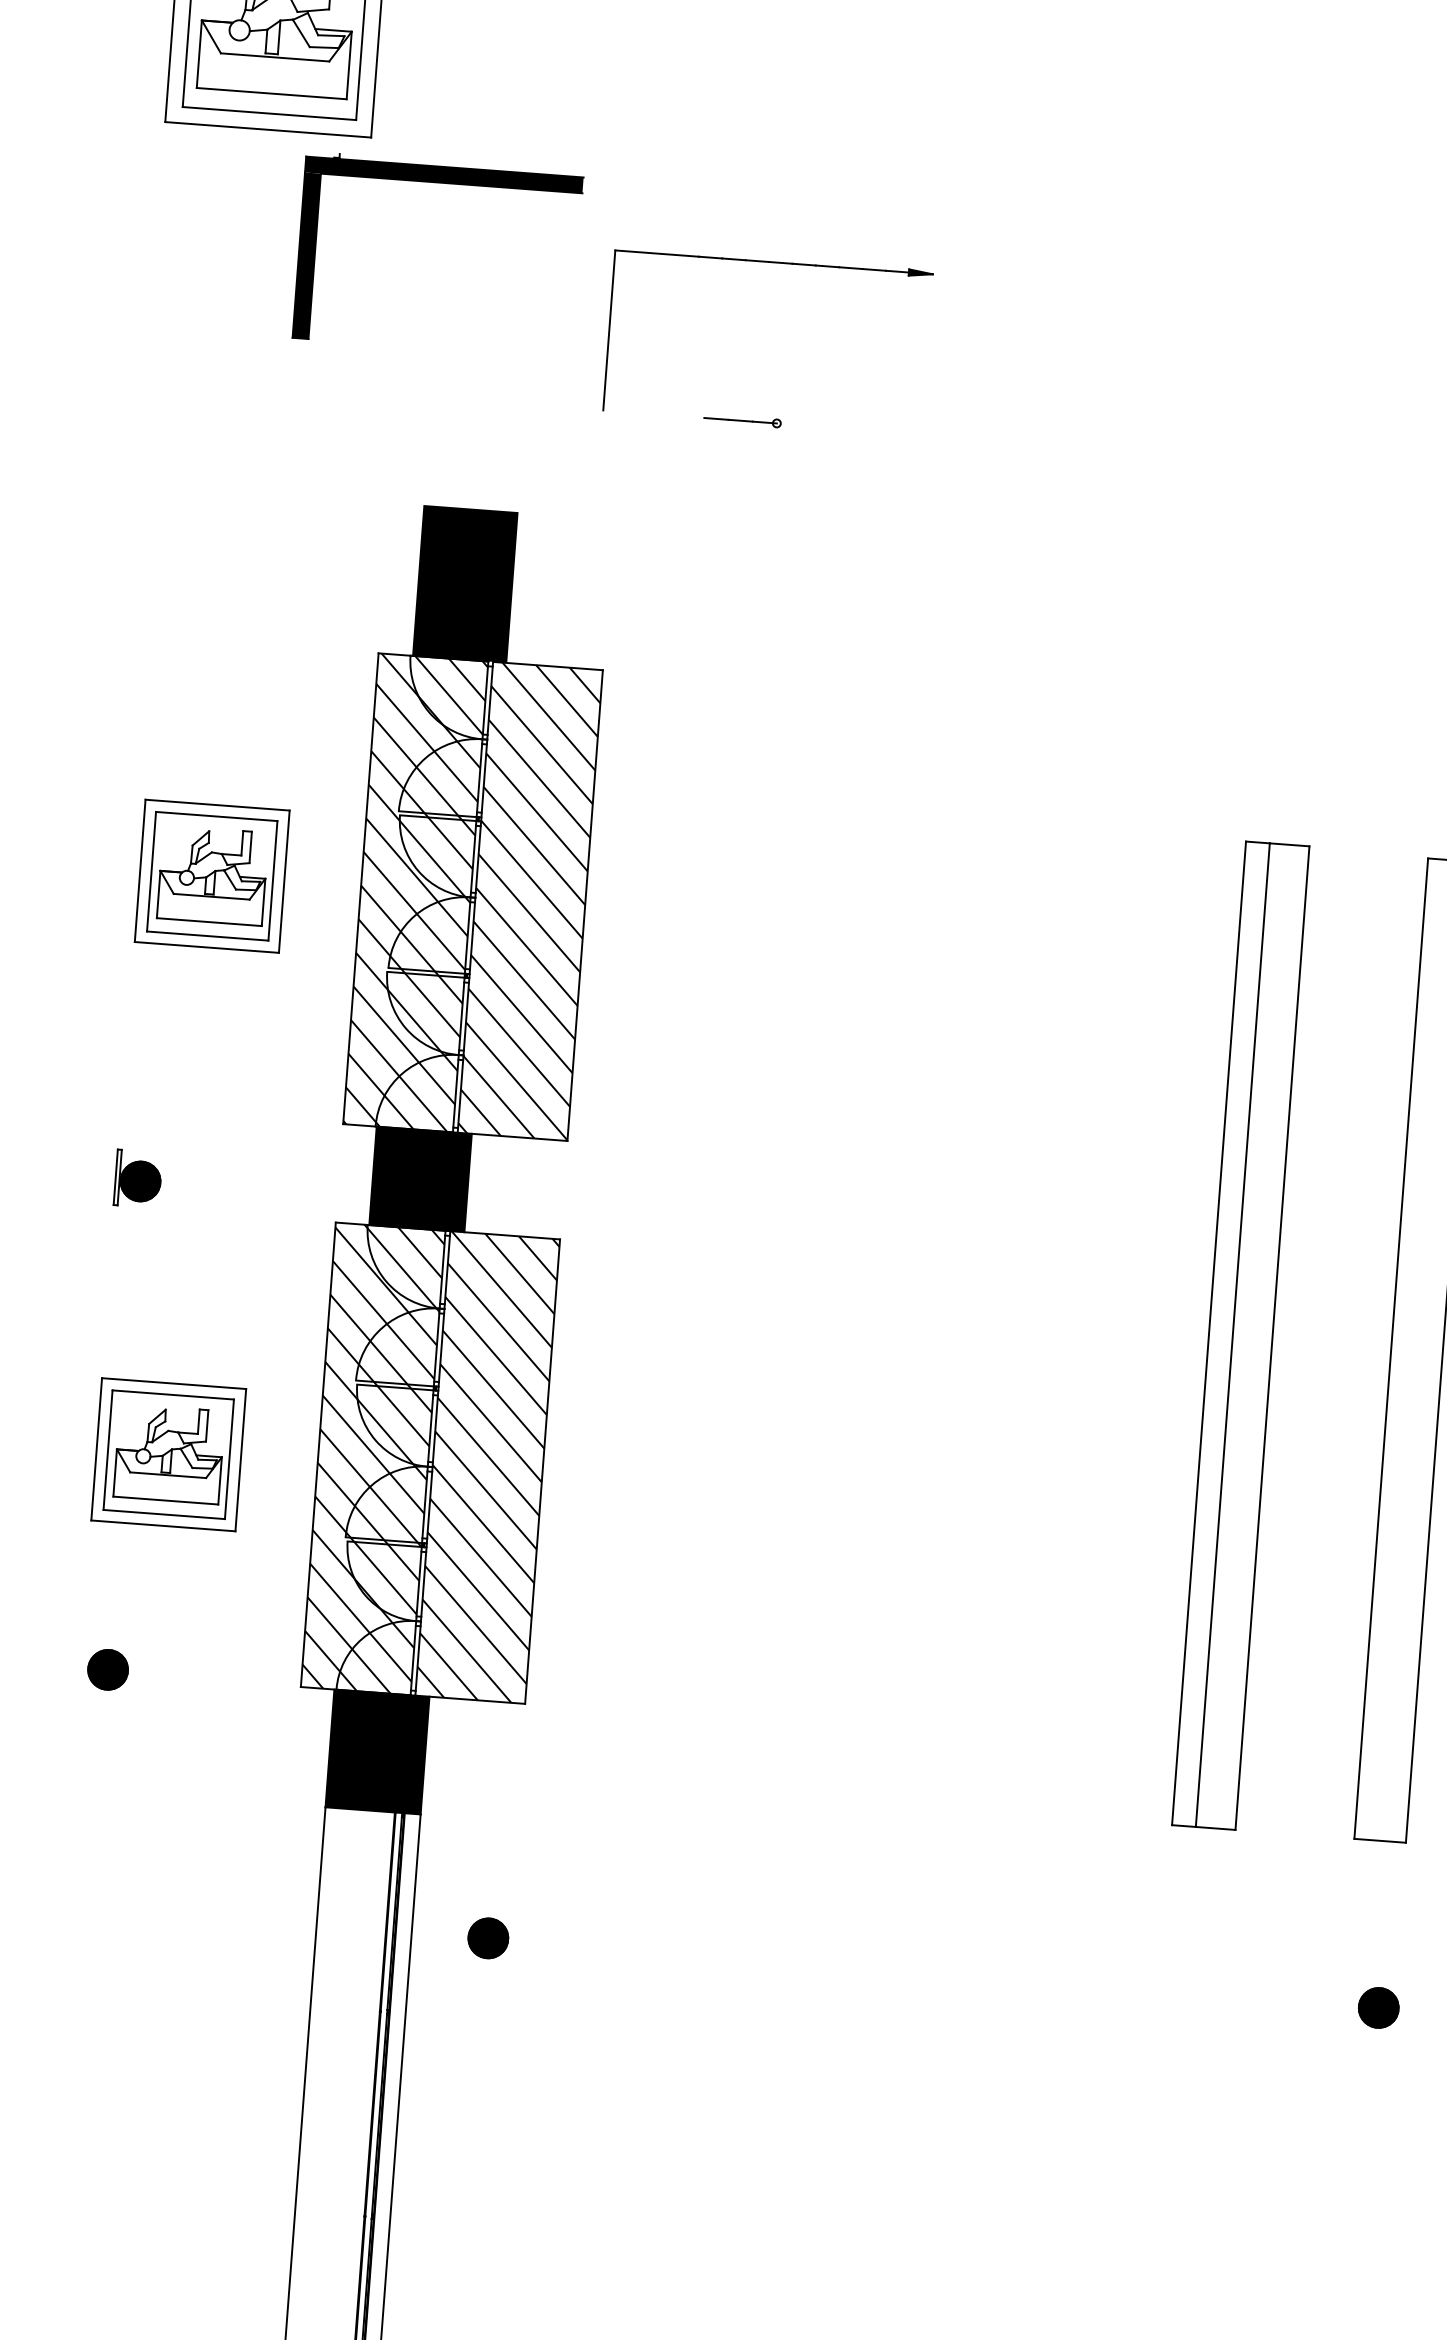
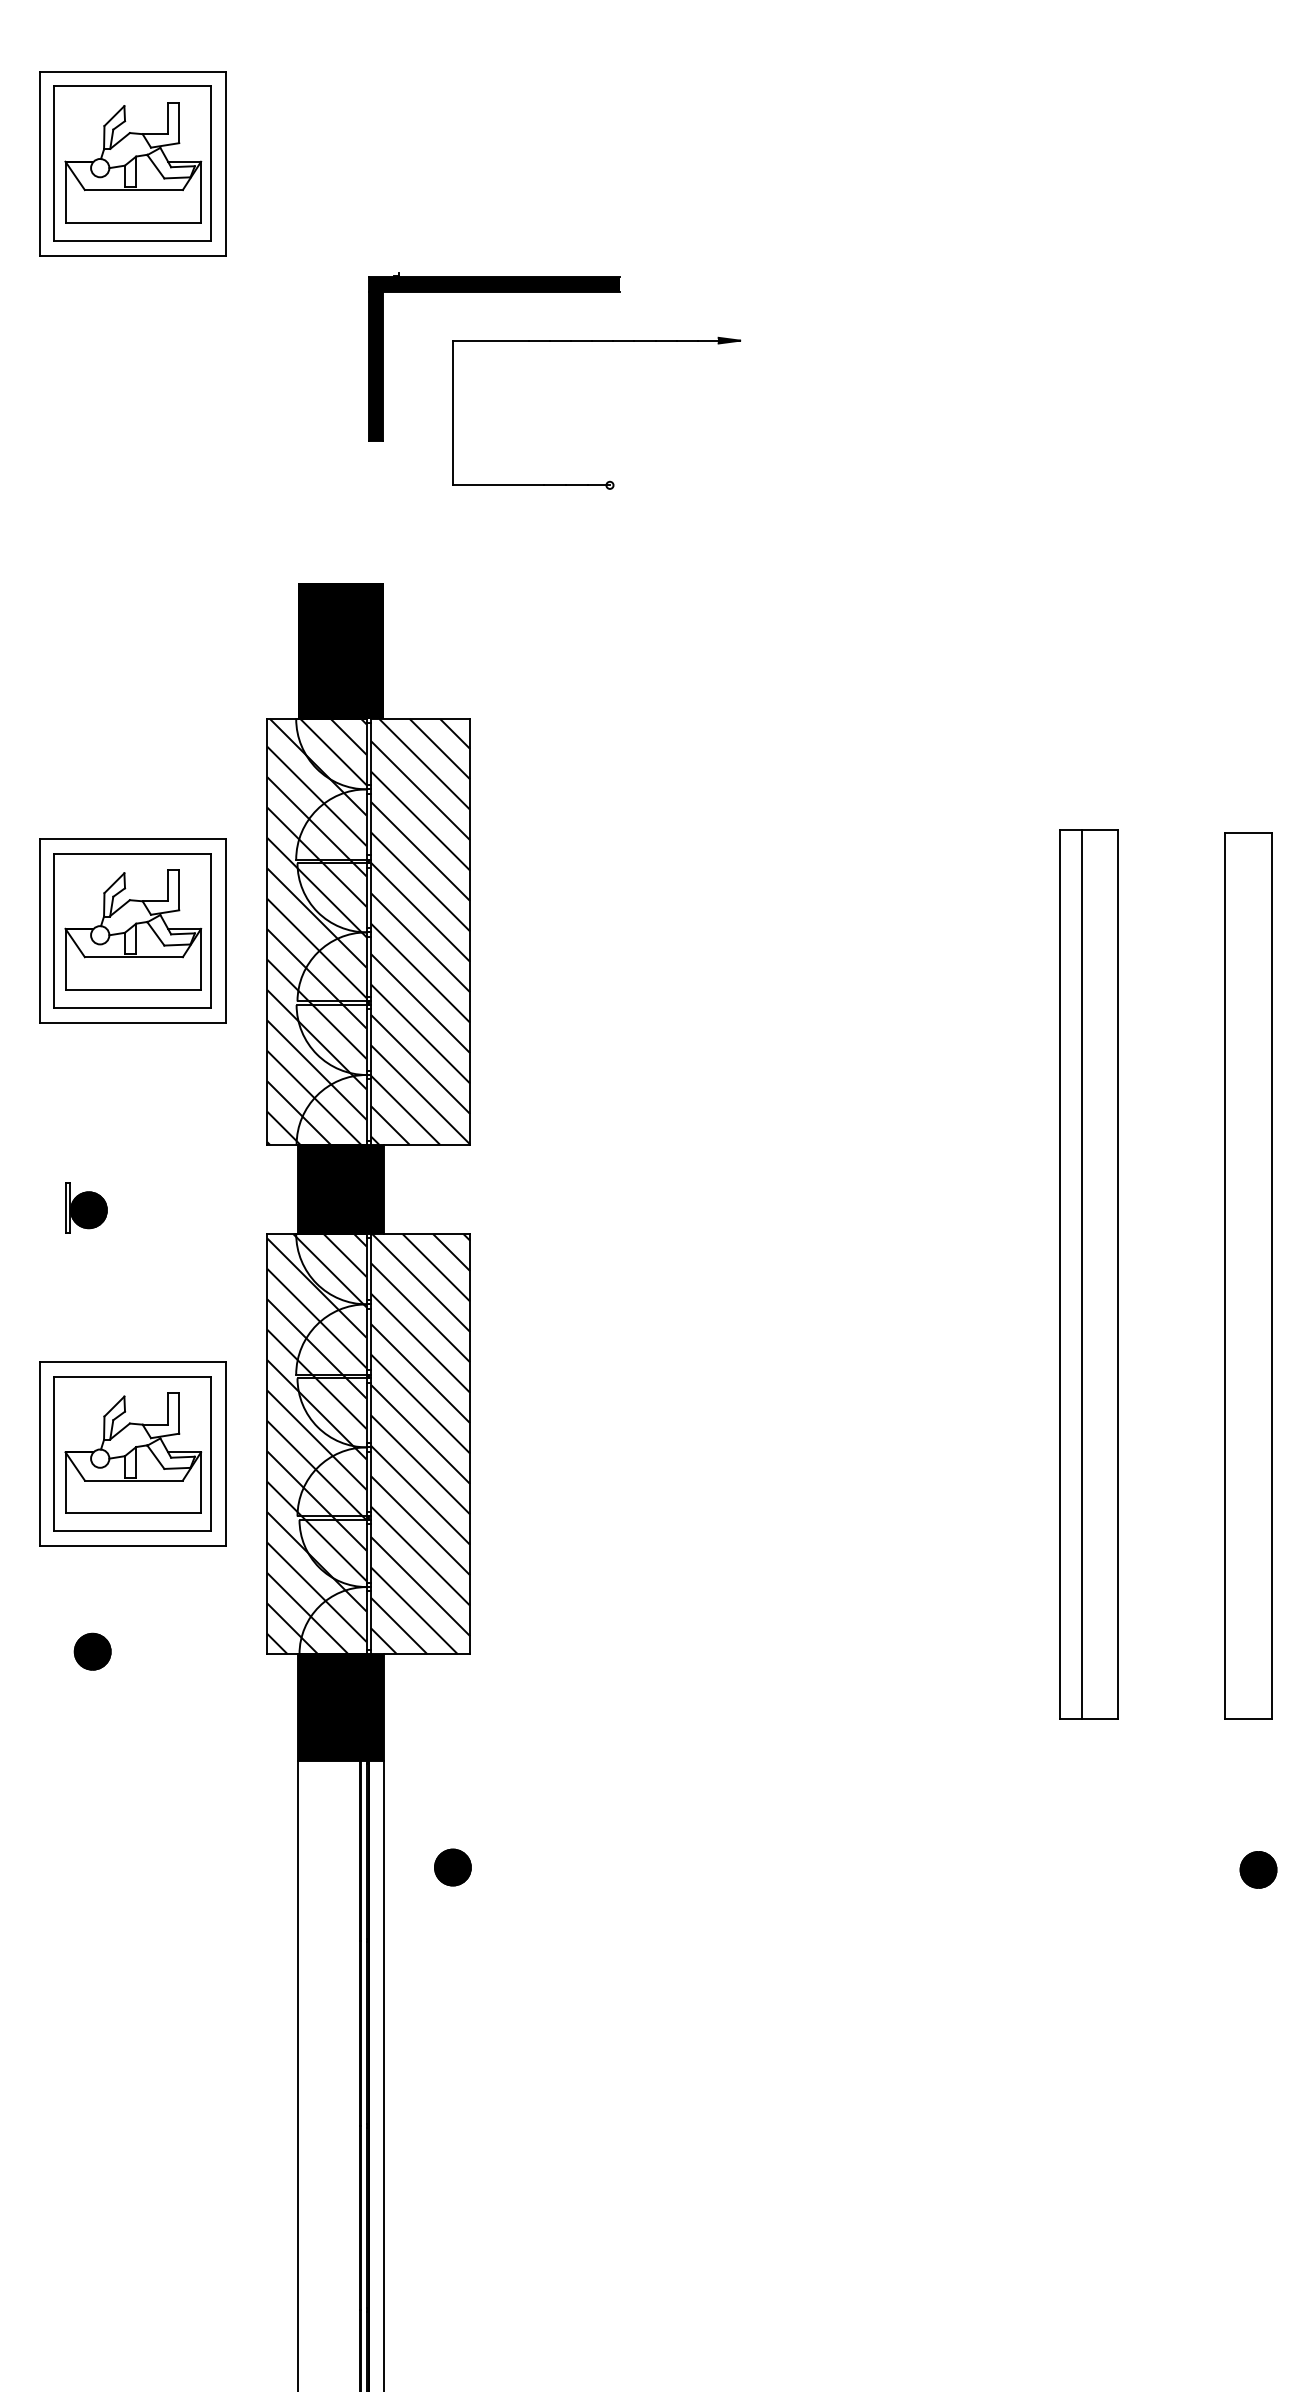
part: (444, 184) -> (494, 292), moved
line: (653, 414) -> (498, 485), added
part: (212, 875) -> (132, 930), size x1.43
part: (168, 1454) -> (132, 1453), size x1.43

